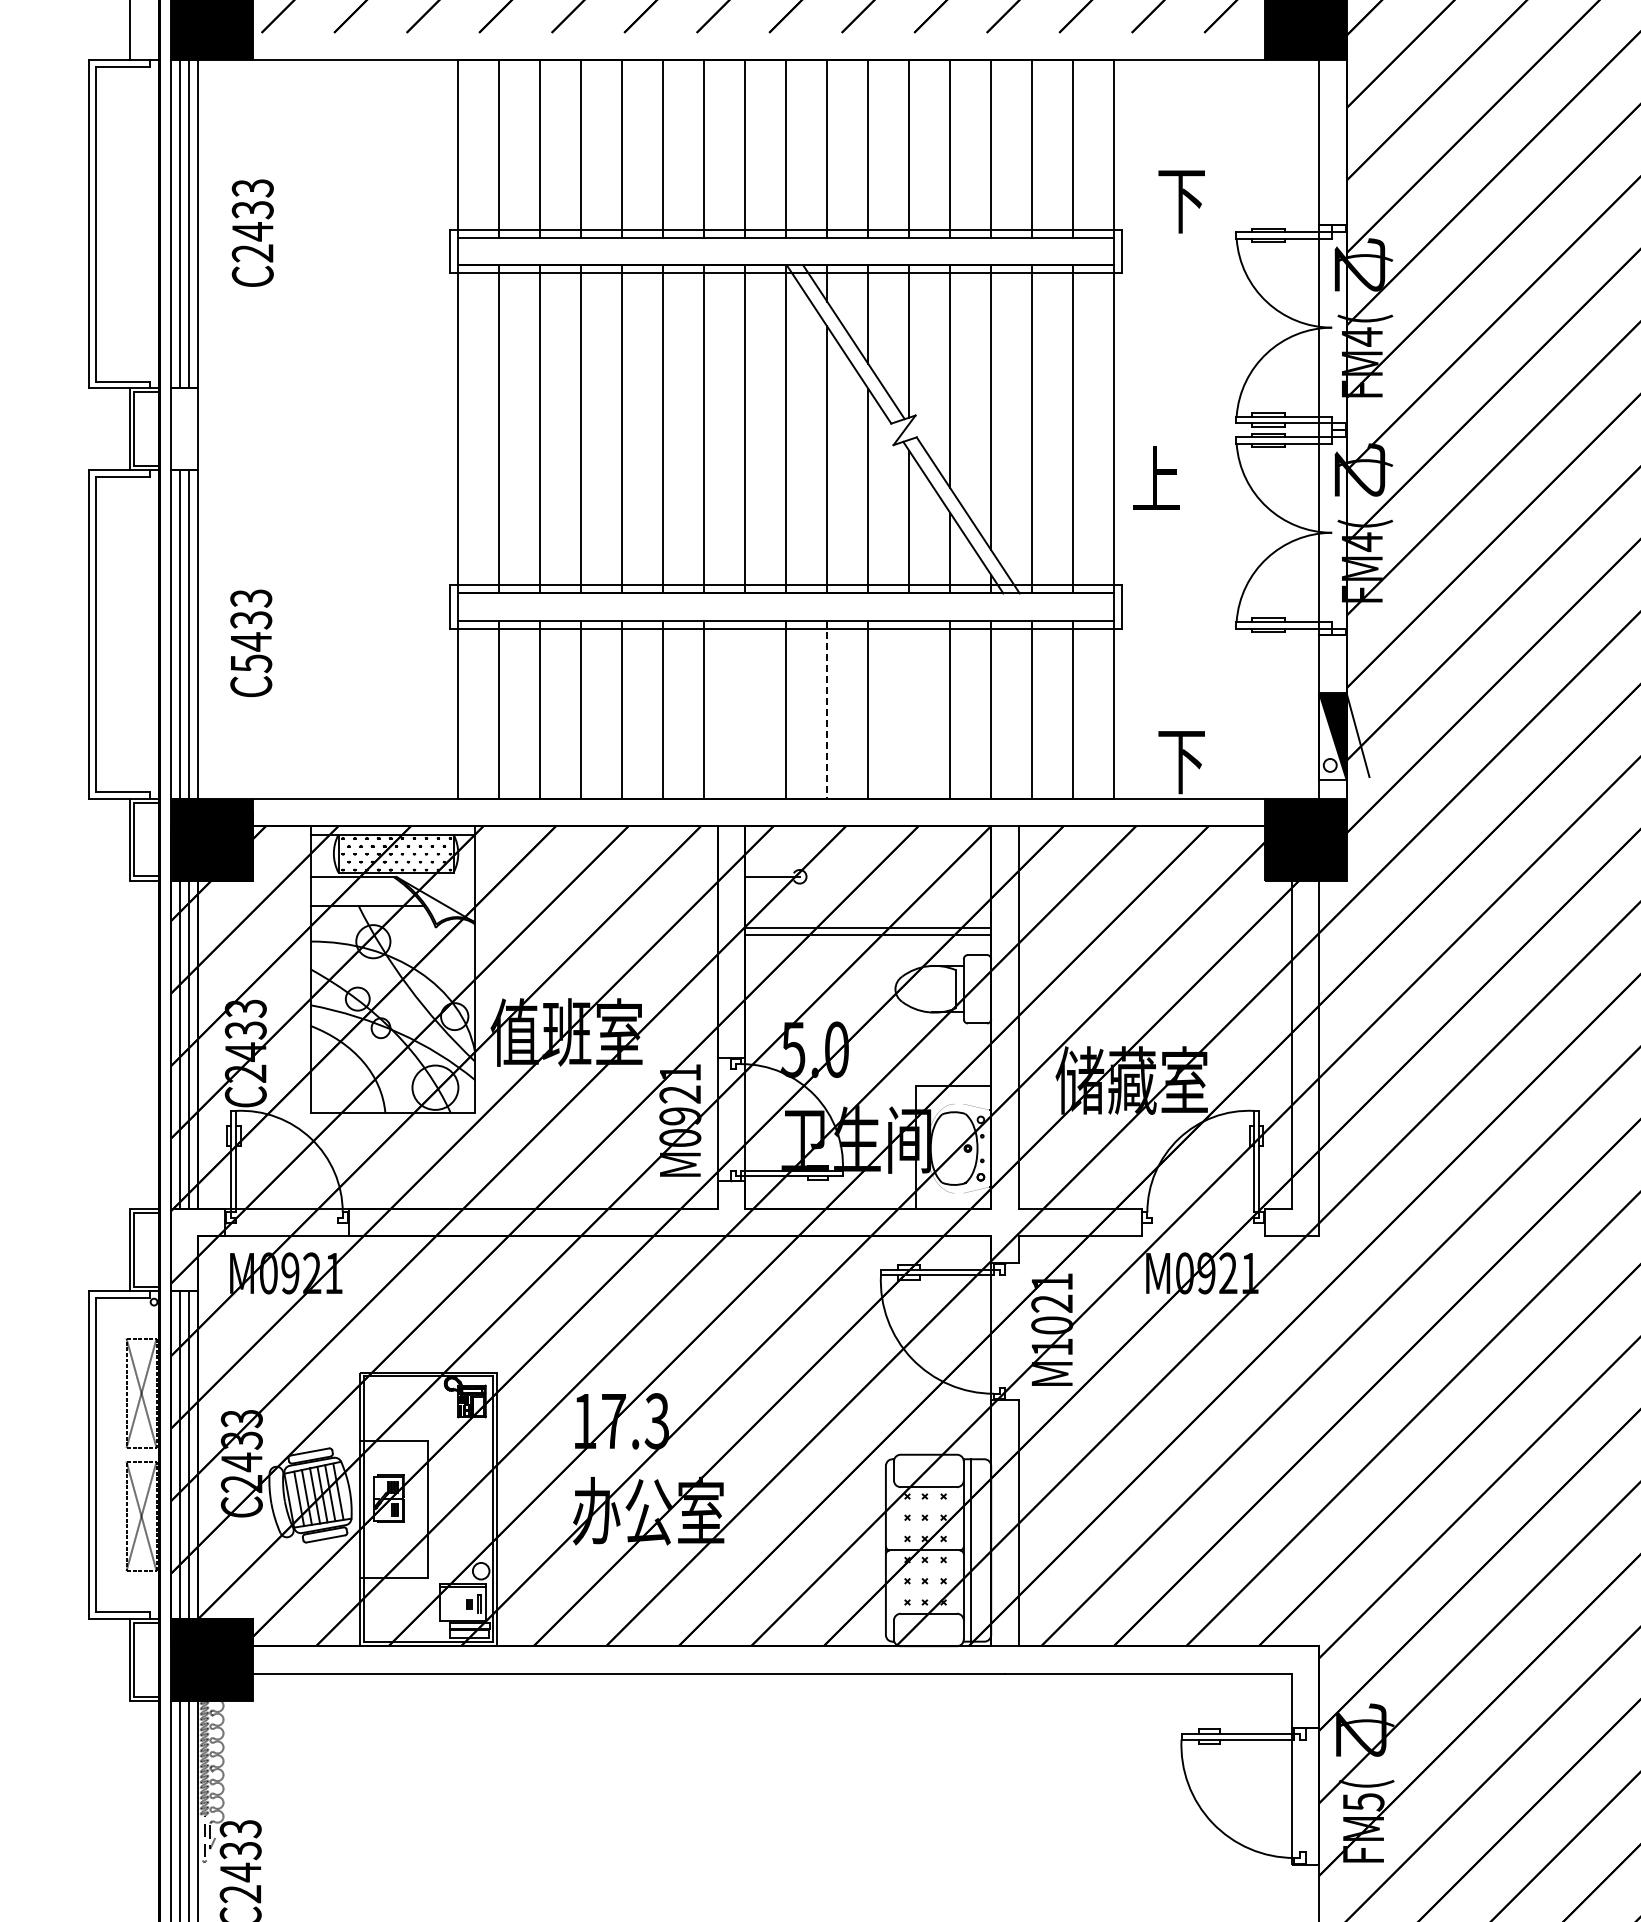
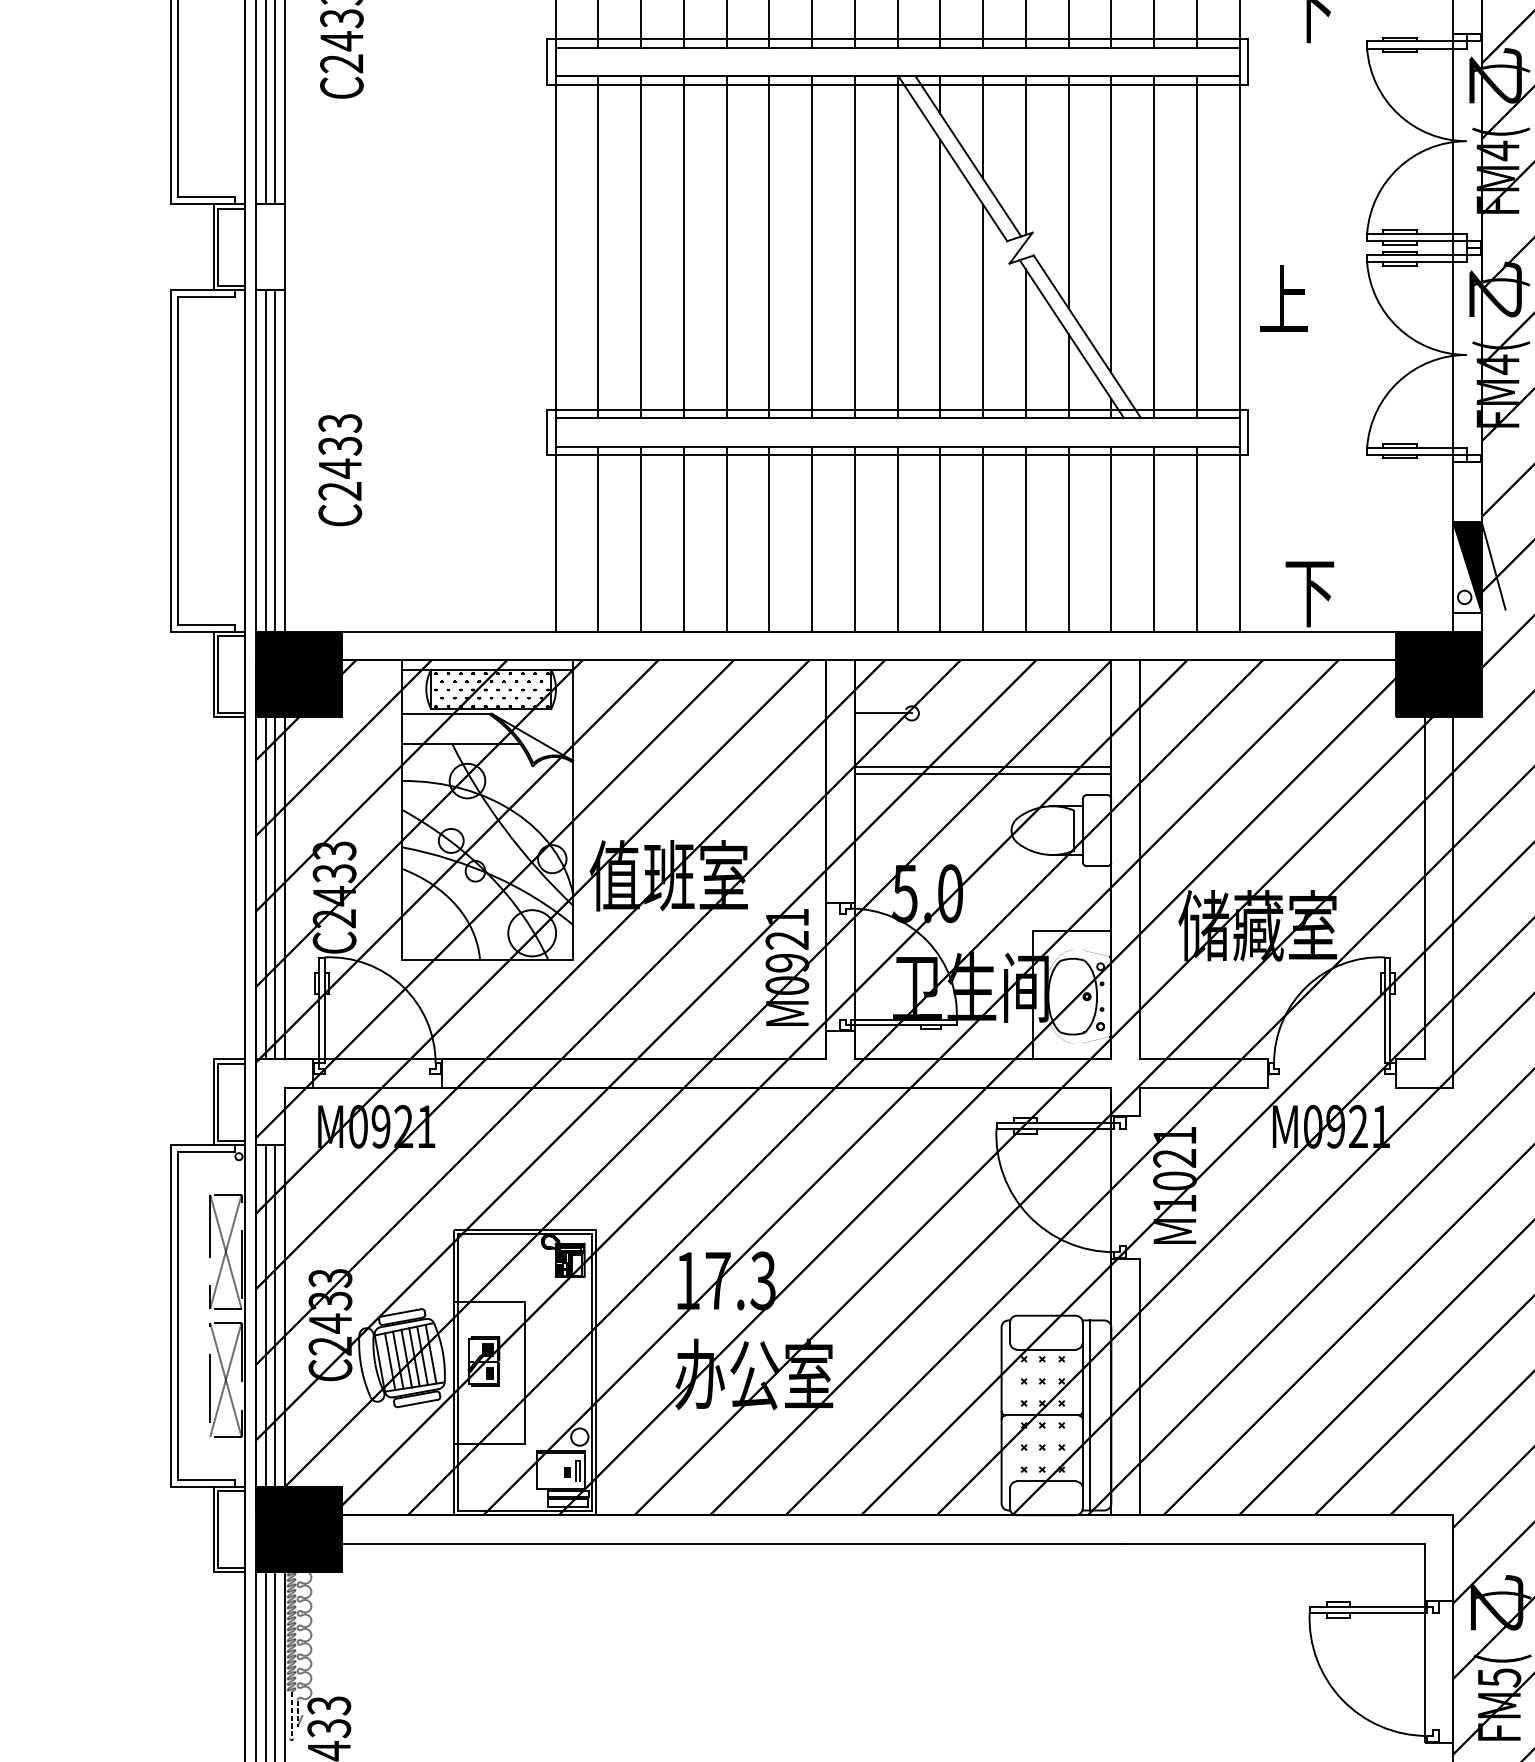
text: (251, 663) -> (340, 491), C5433 -> C2433
line: (745, 709) -> (855, 539), added
line: (827, 709) -> (940, 539), dashed -> solid
line: (909, 709) -> (1026, 539), added

